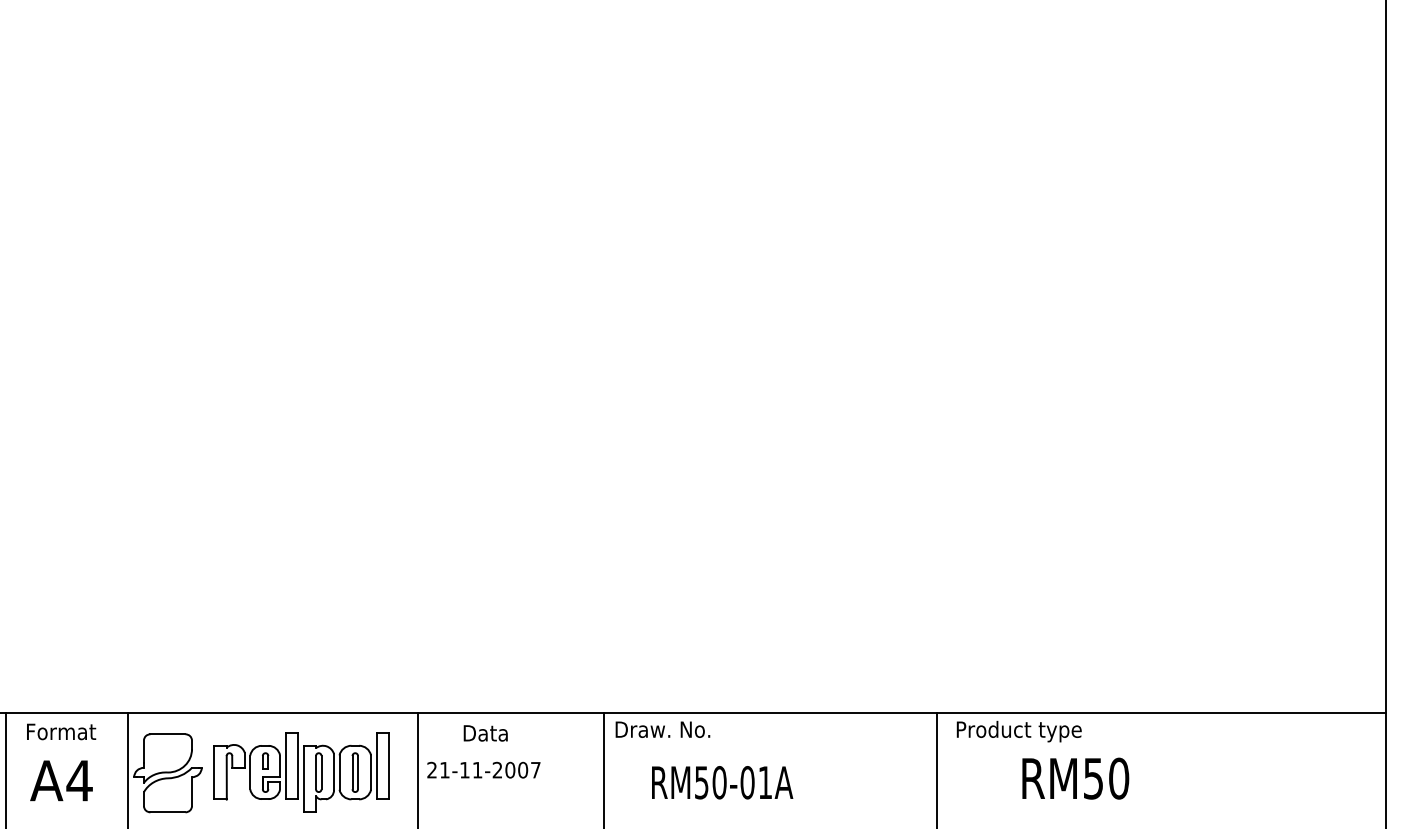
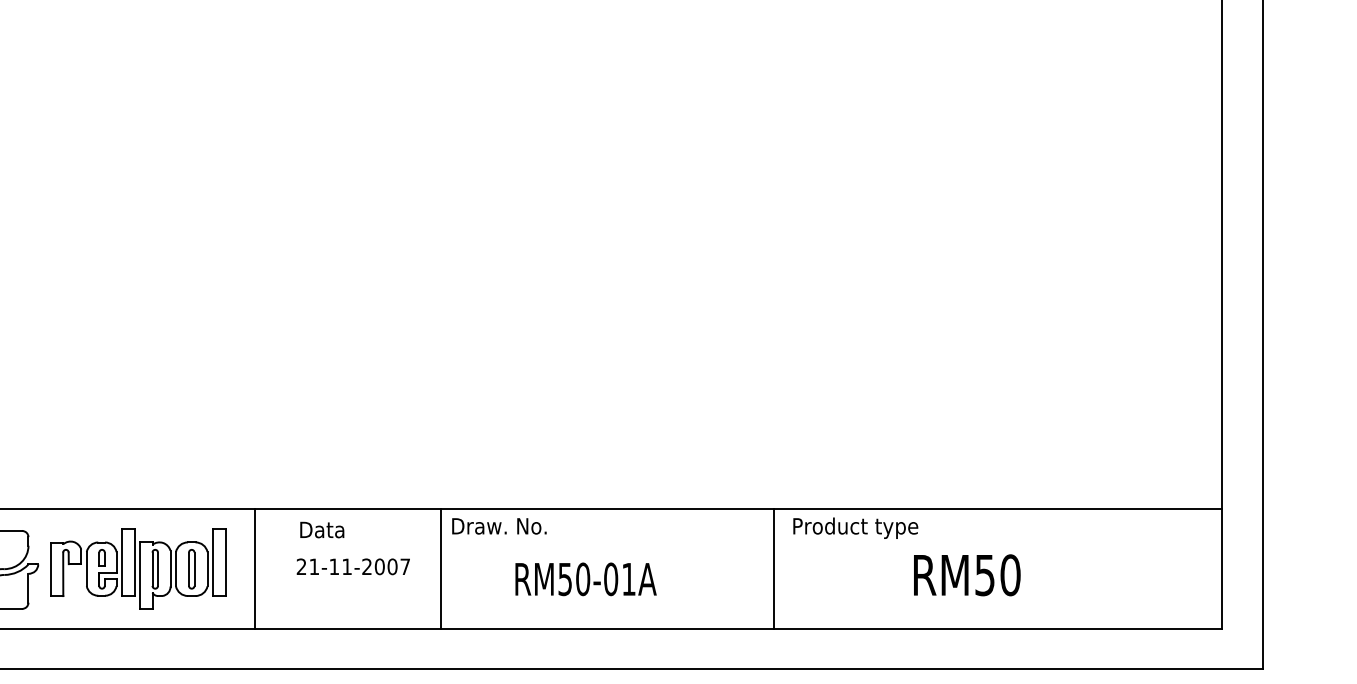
text: (483, 769) -> (352, 566), moved
text: (1075, 778) -> (966, 575), moved
text: (722, 782) -> (585, 579), moved

